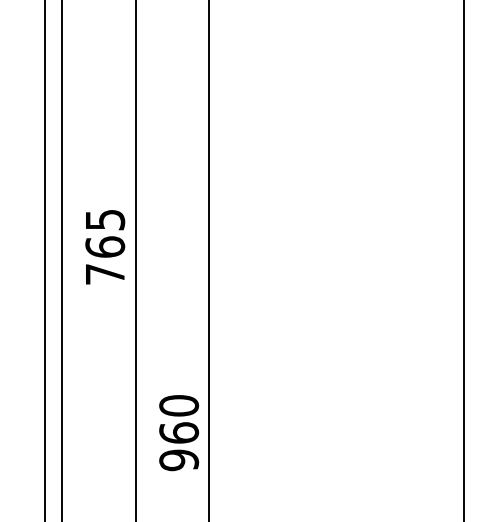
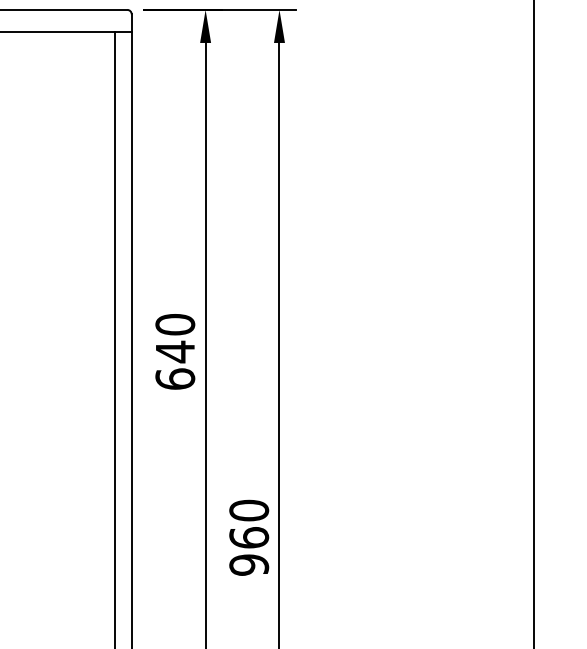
text: (105, 246) -> (175, 351), 765 -> 640

